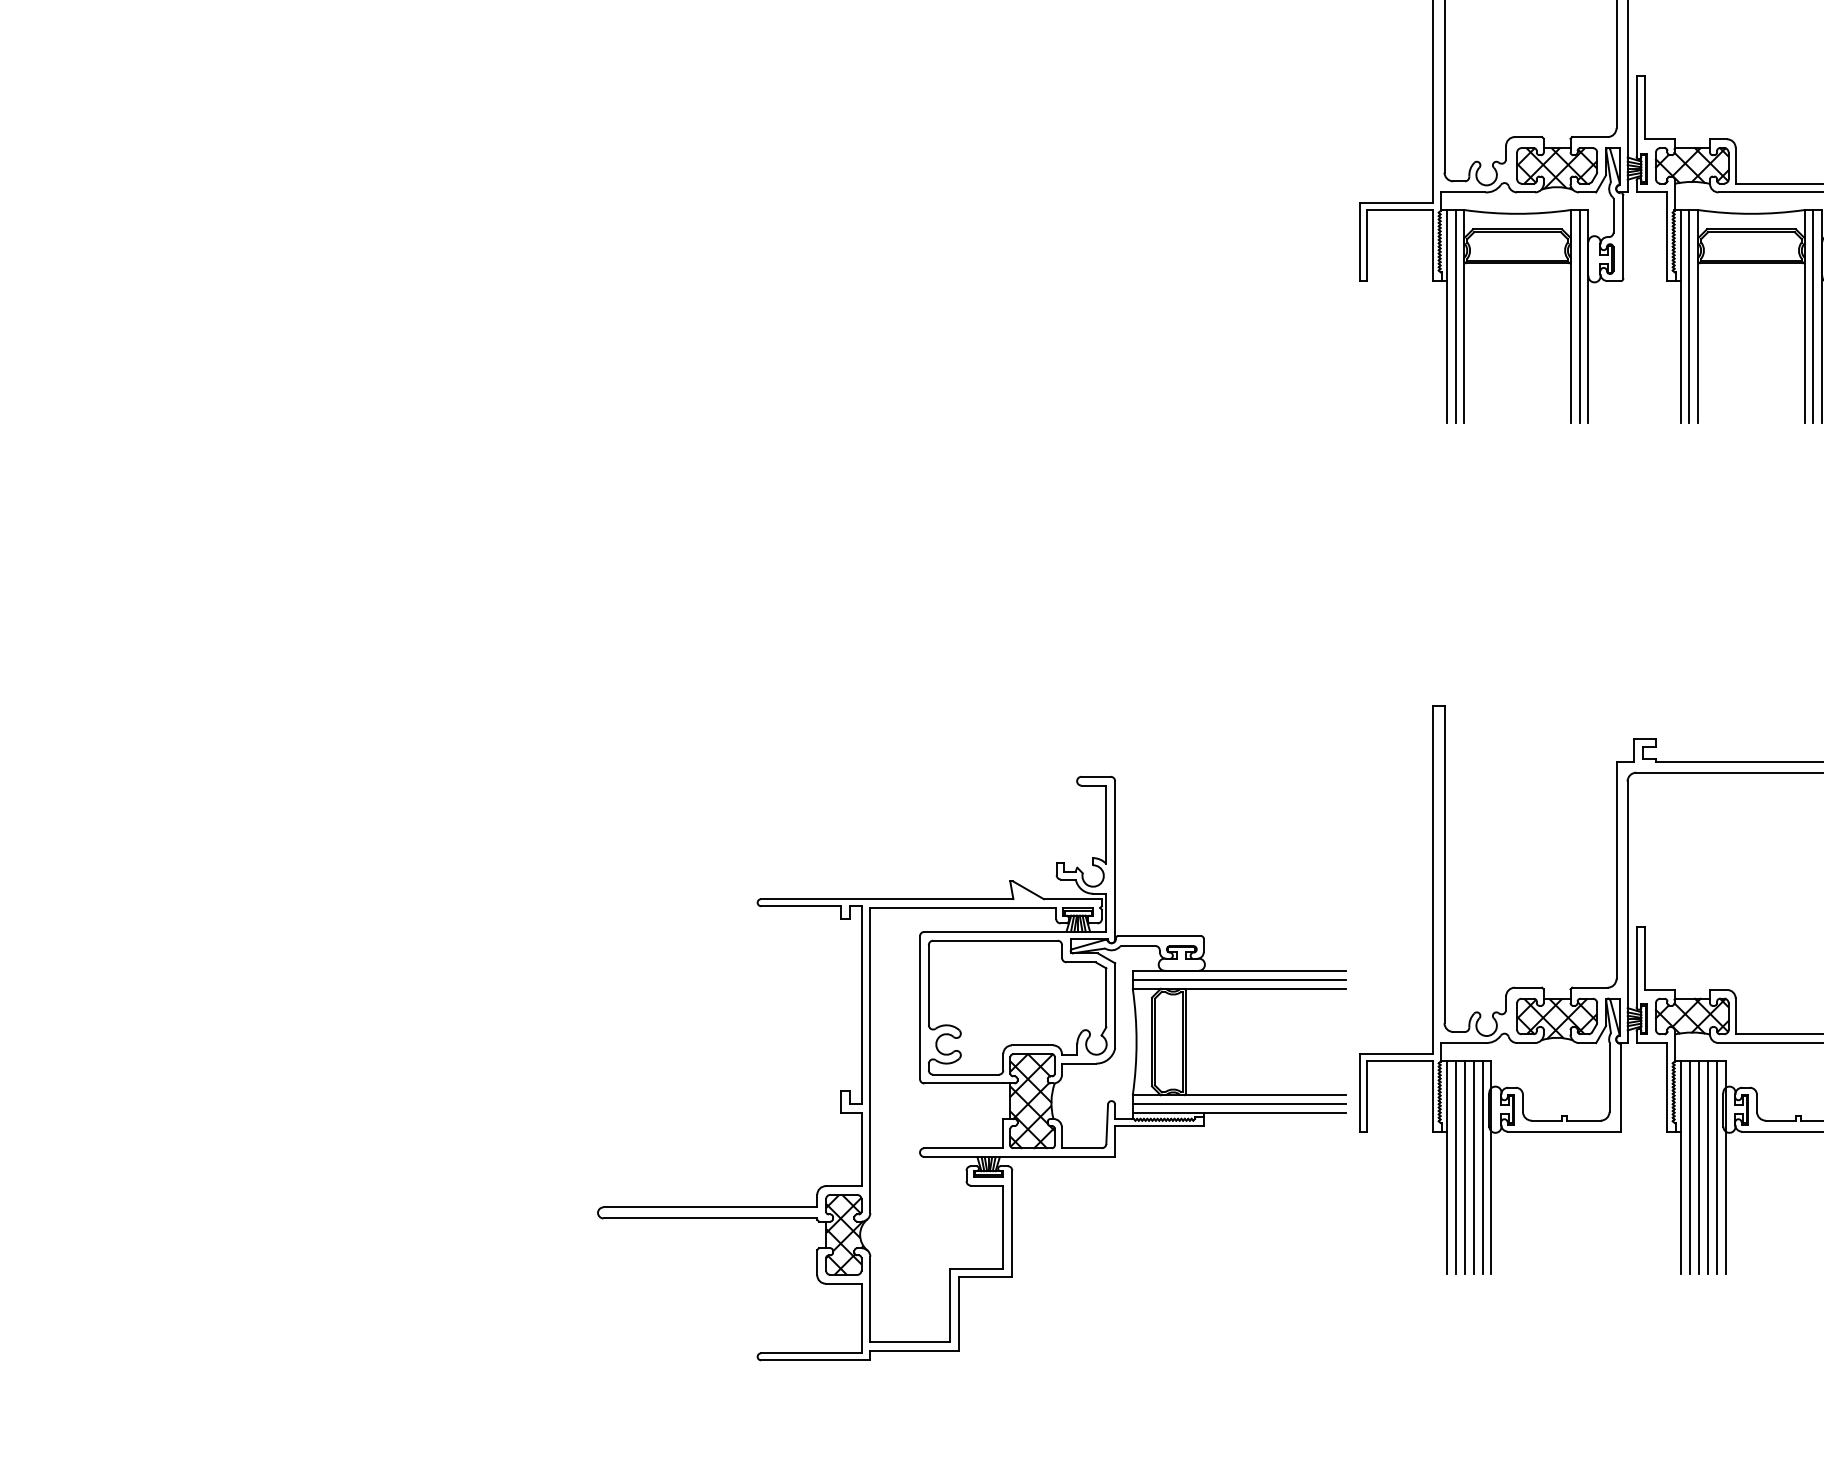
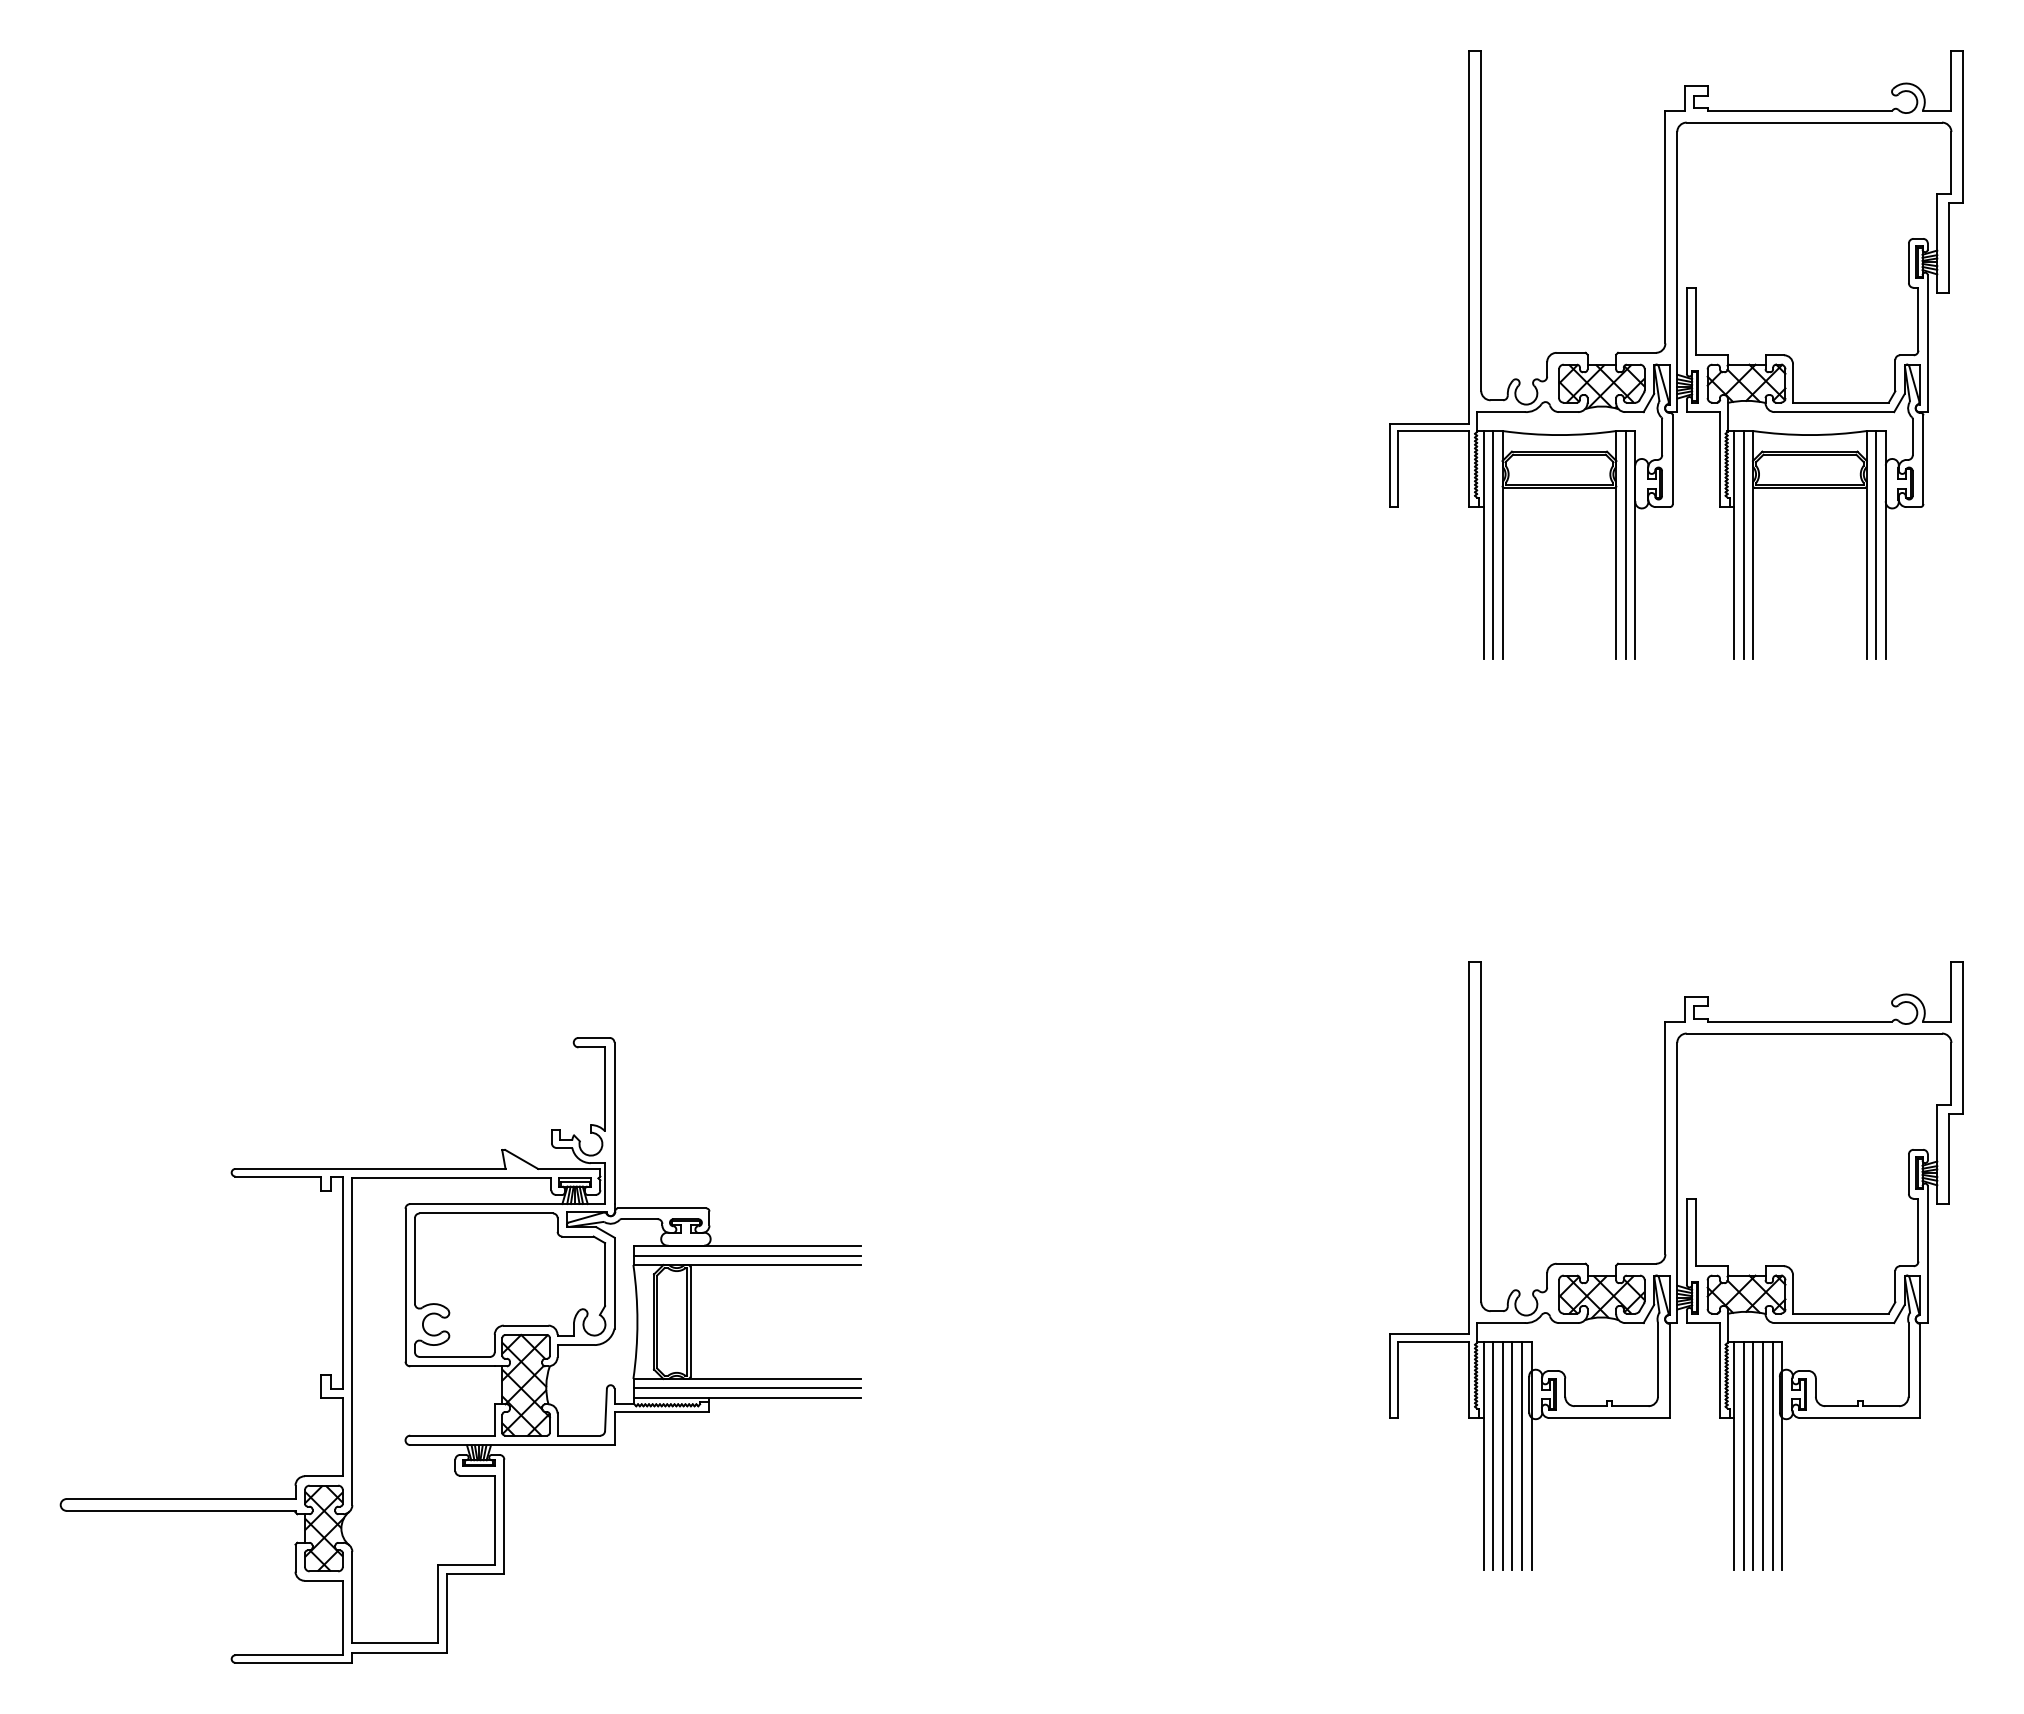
part: (971, 1068) -> (460, 1350), moved

